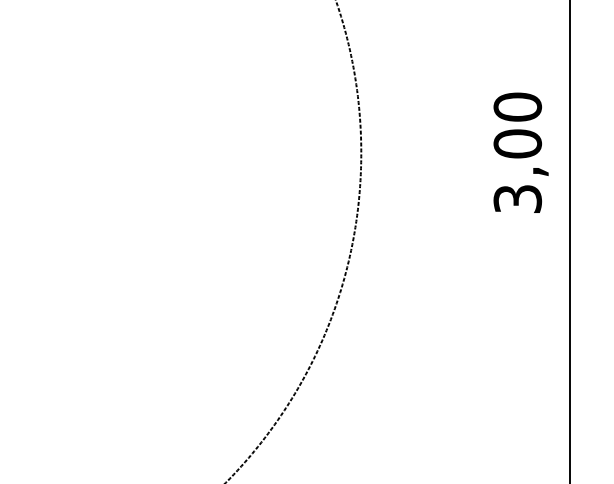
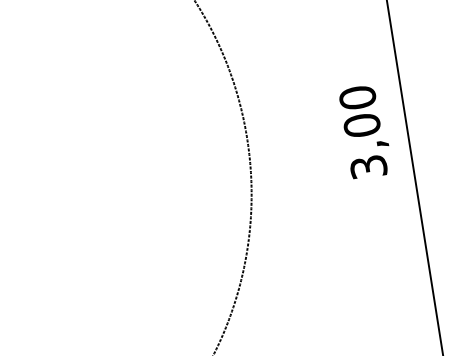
text: (520, 152) -> (365, 131), moved

